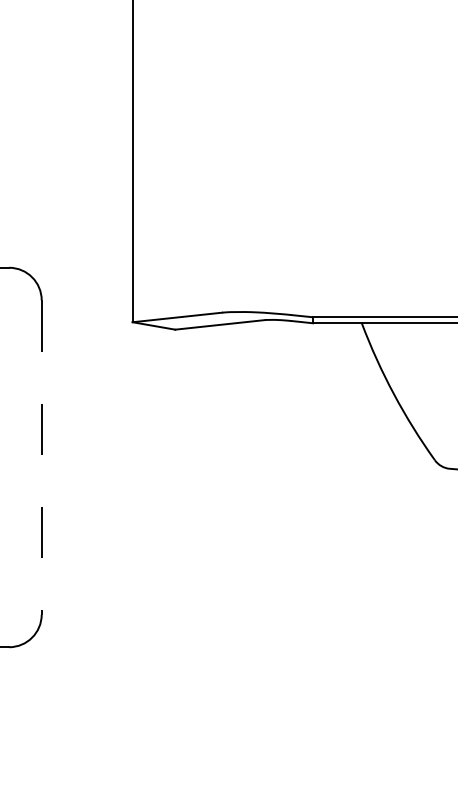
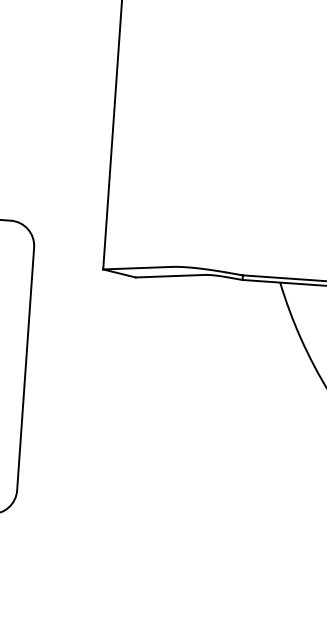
line: (41, 458) -> (25, 369), dashed -> solid

